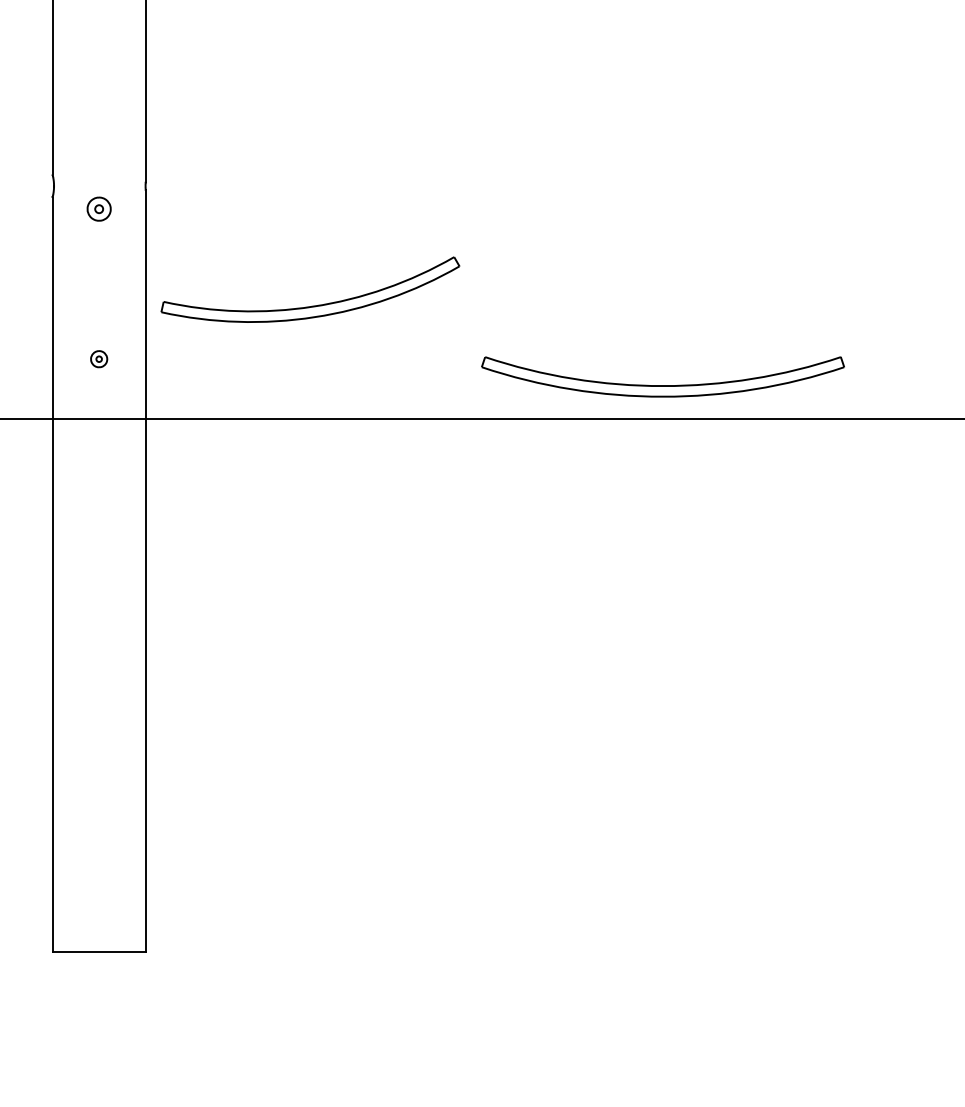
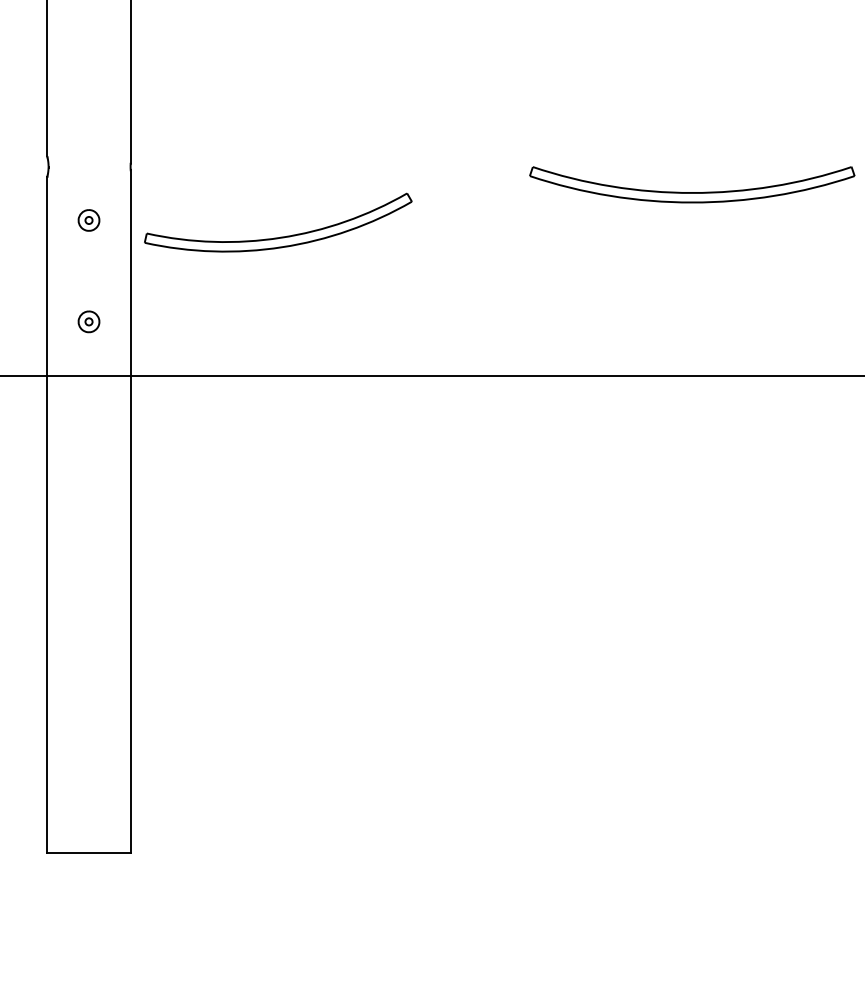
part: (98, 209) -> (88, 220), moved
part: (312, 305) -> (280, 236), moved
part: (98, 358) -> (88, 321), size x1.43
part: (663, 385) -> (692, 192), moved

